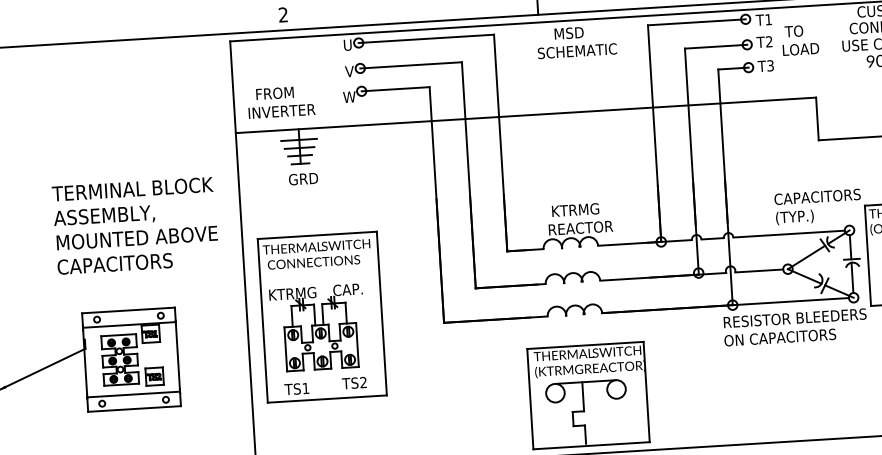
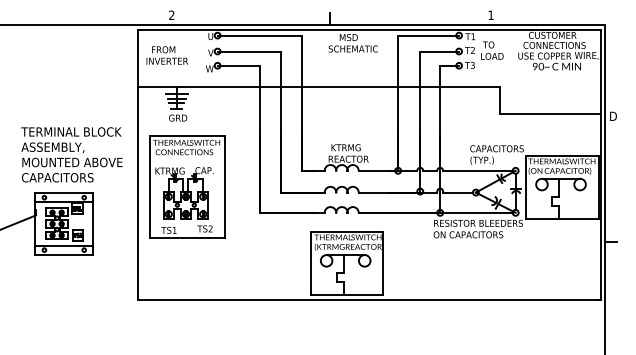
text: (280, 102) -> (166, 55), moved
text: (134, 225) -> (71, 154), moved
part: (322, 316) -> (187, 186), moved

